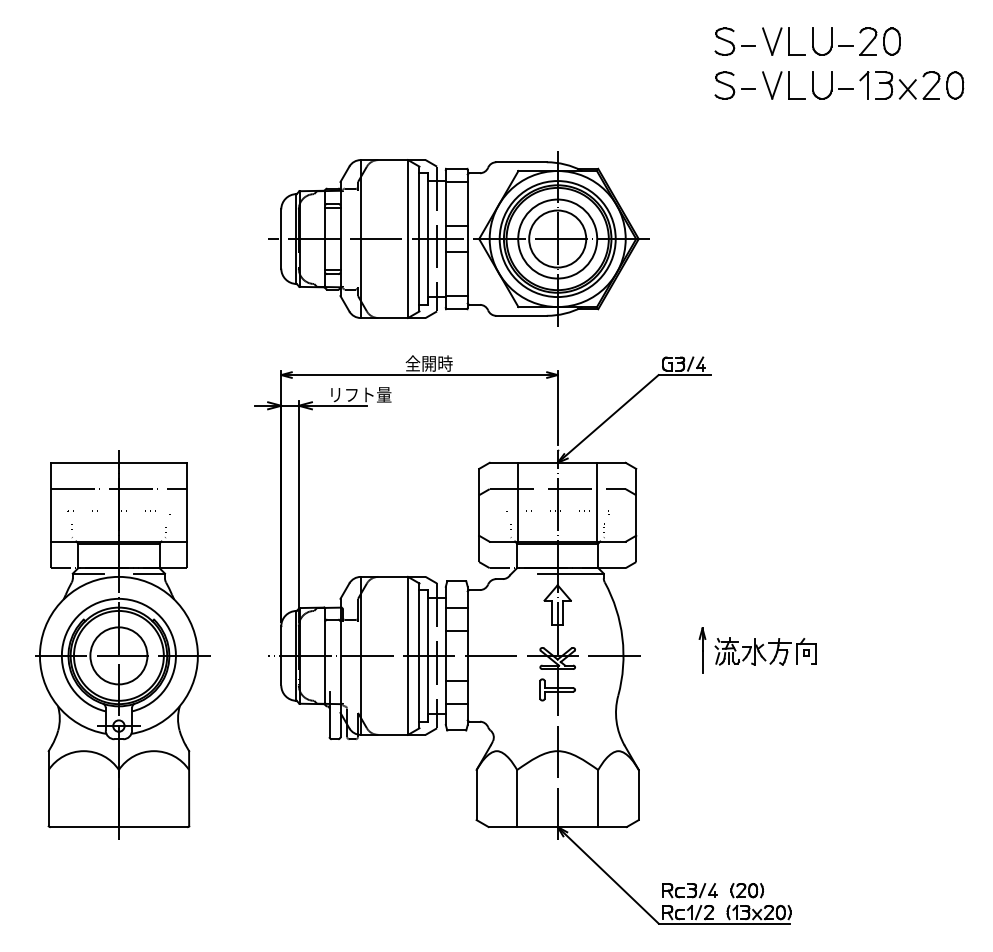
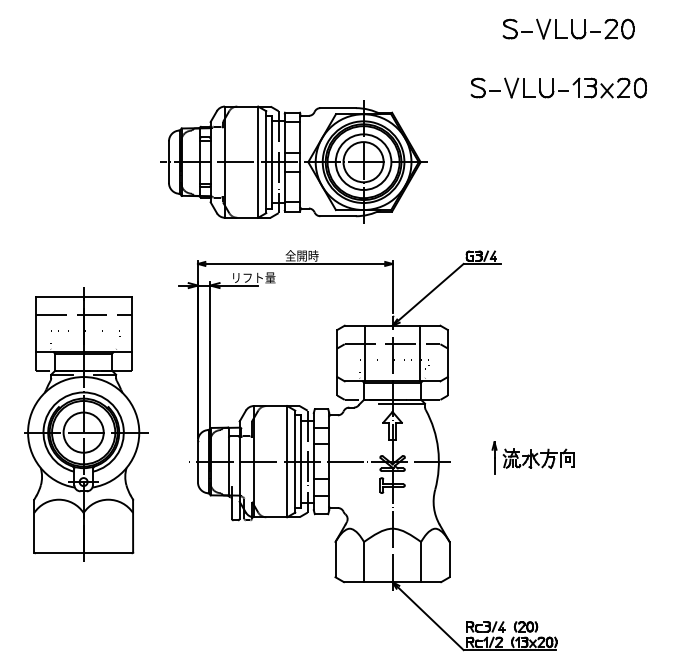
part: (838, 84) -> (558, 87), moved
part: (458, 238) -> (293, 161), moved
part: (122, 644) -> (86, 424), moved

